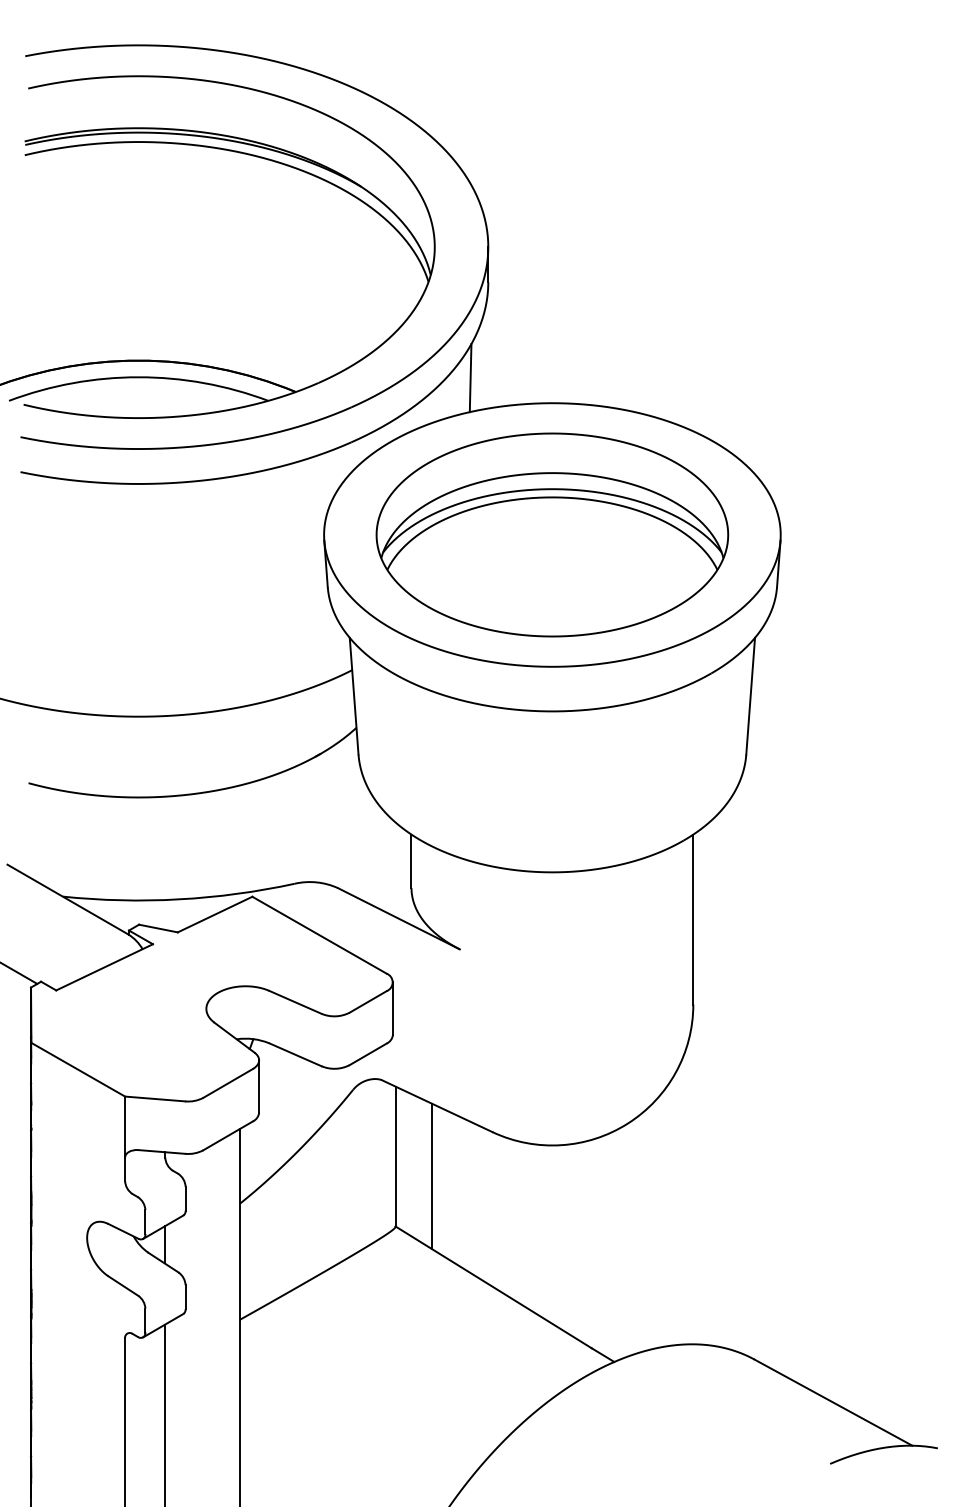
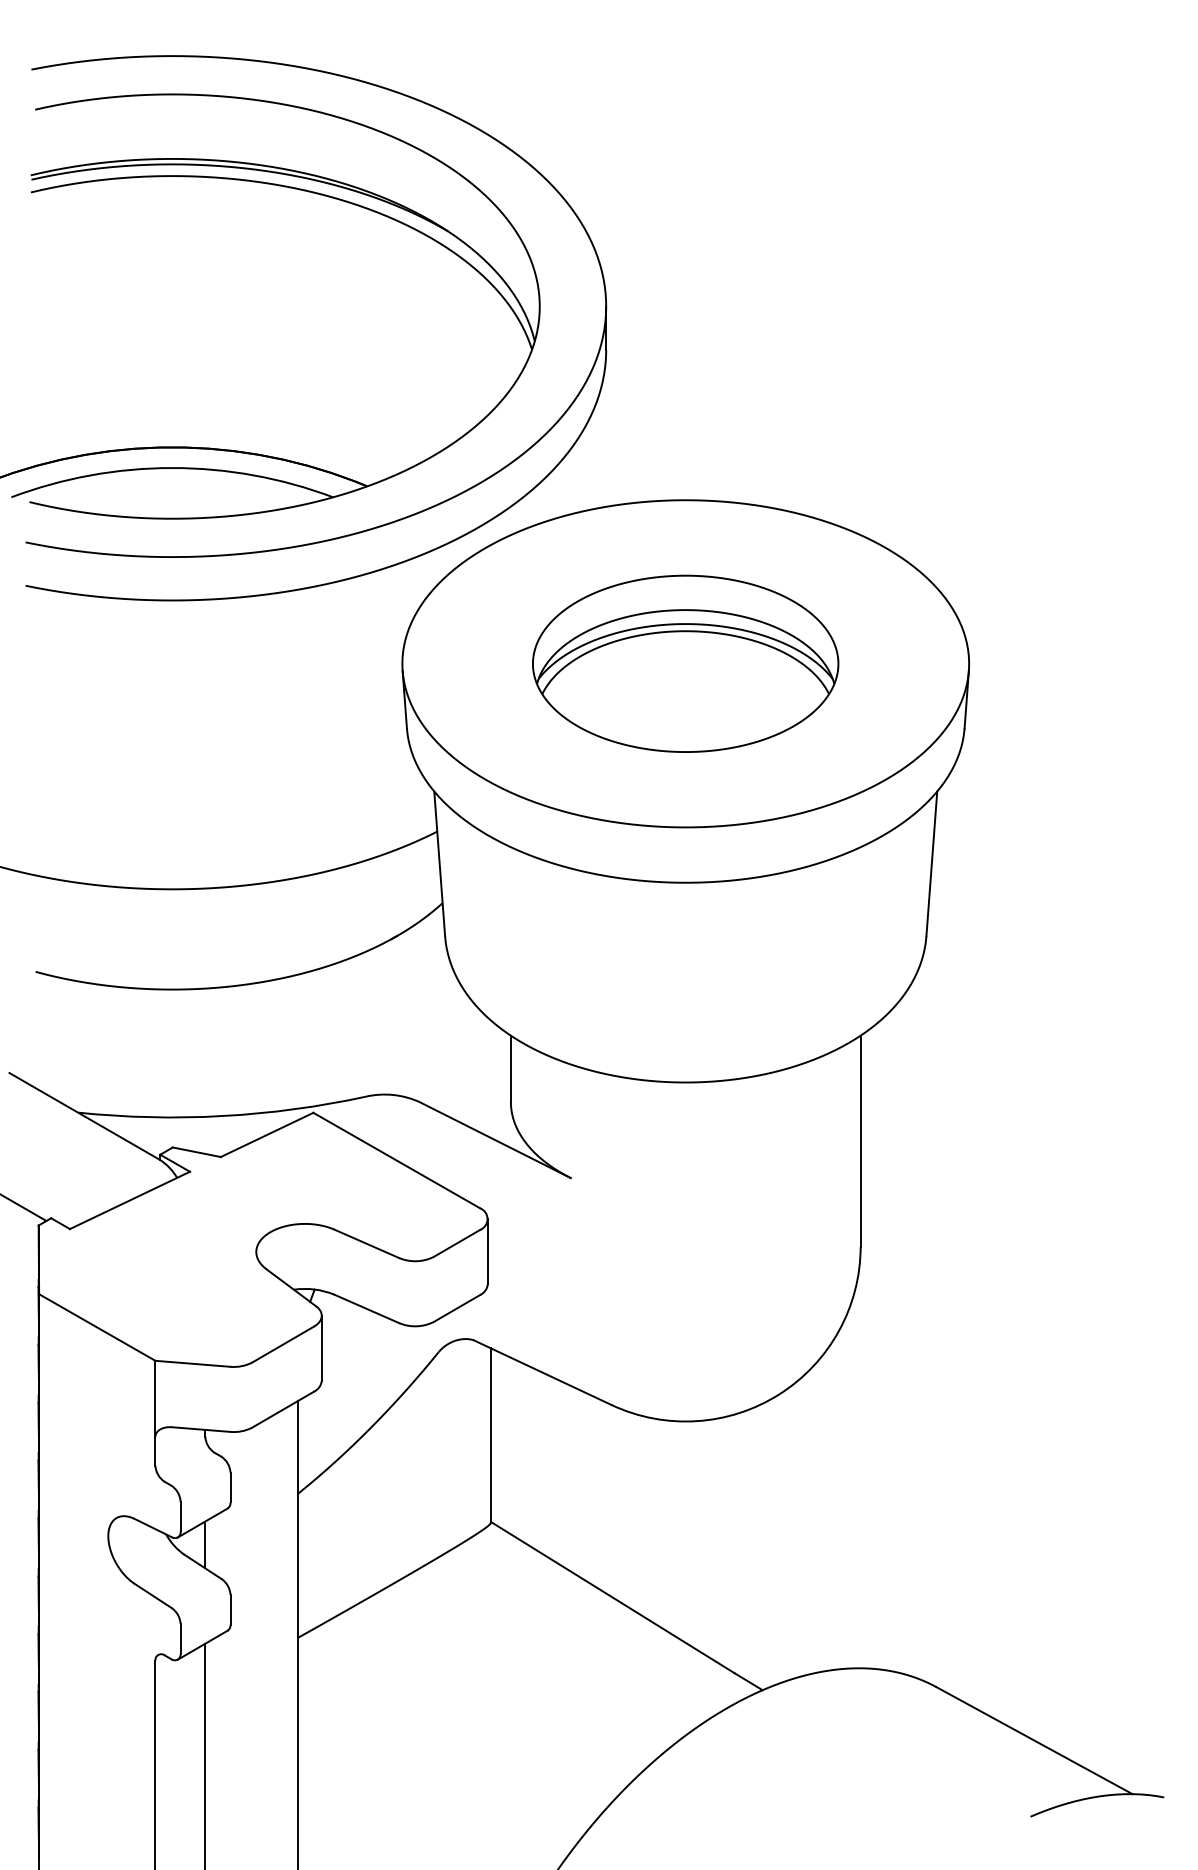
line: (470, 377) -> (584, 468), removed
part: (552, 534) -> (685, 663), size x0.7
line: (431, 1176) -> (535, 1459), removed

